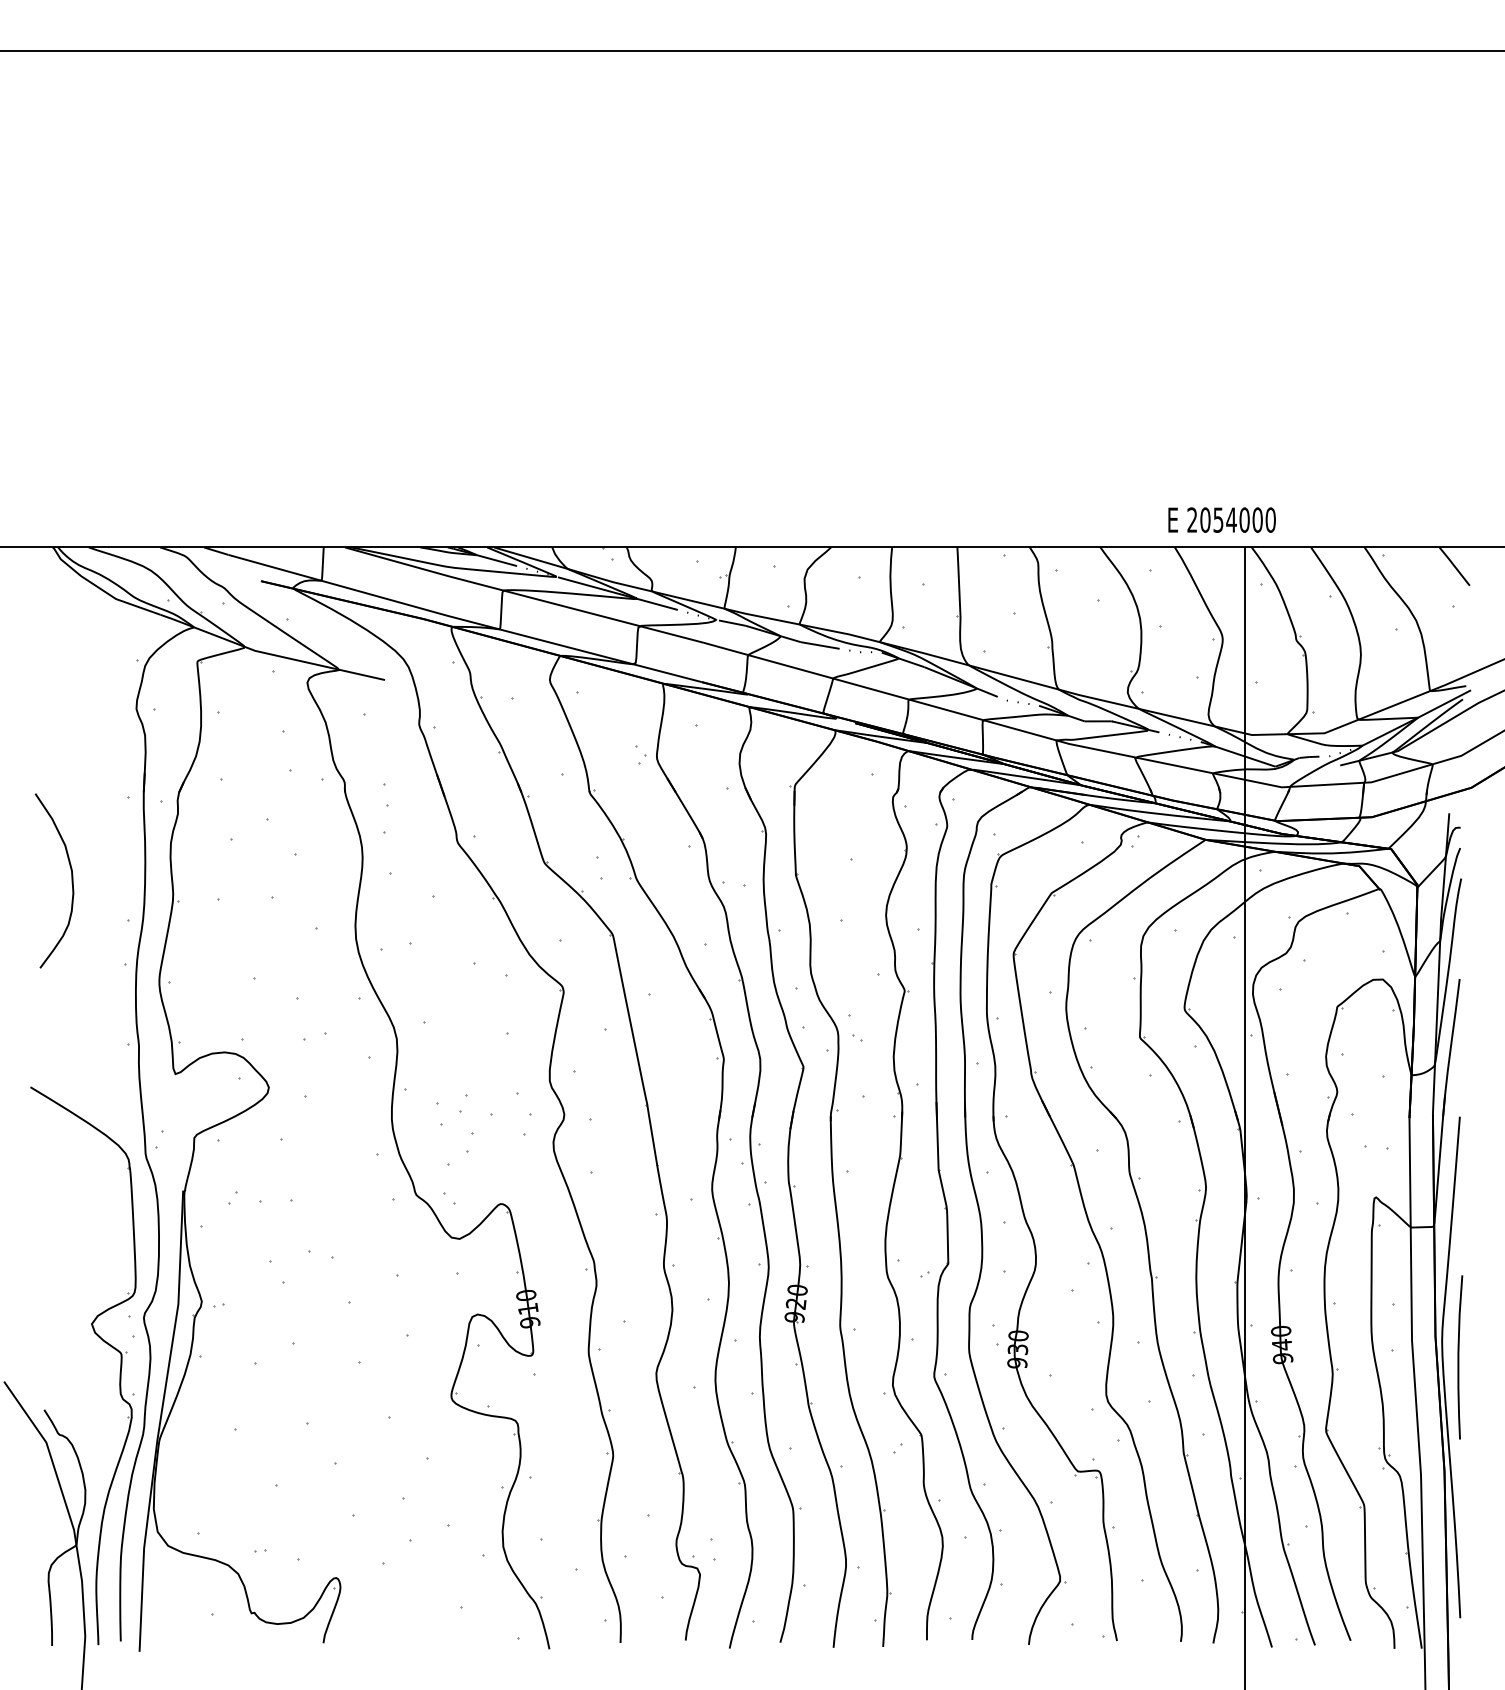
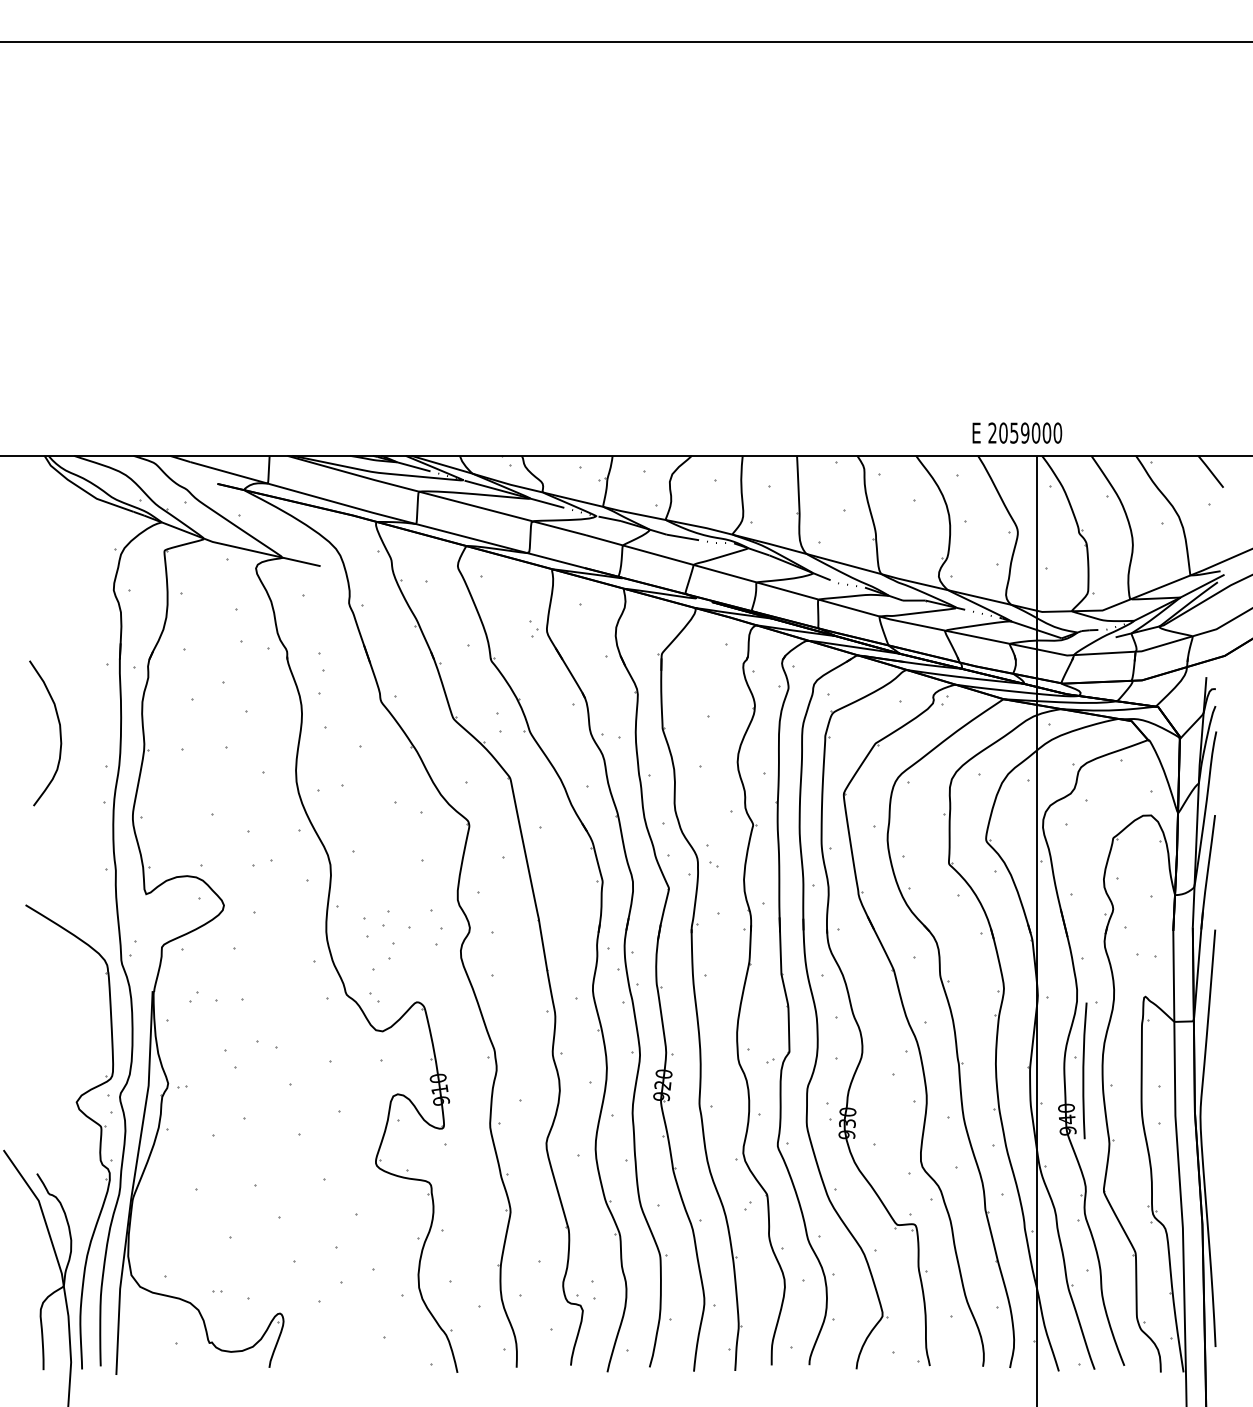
text: (1231, 519) -> (1025, 432), 2054000 -> 2059000
curve: (1459, 1357) -> (1084, 1070), moved

